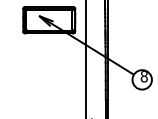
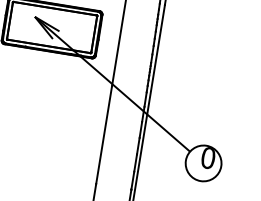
text: (143, 76) -> (206, 157), 8 -> 0

